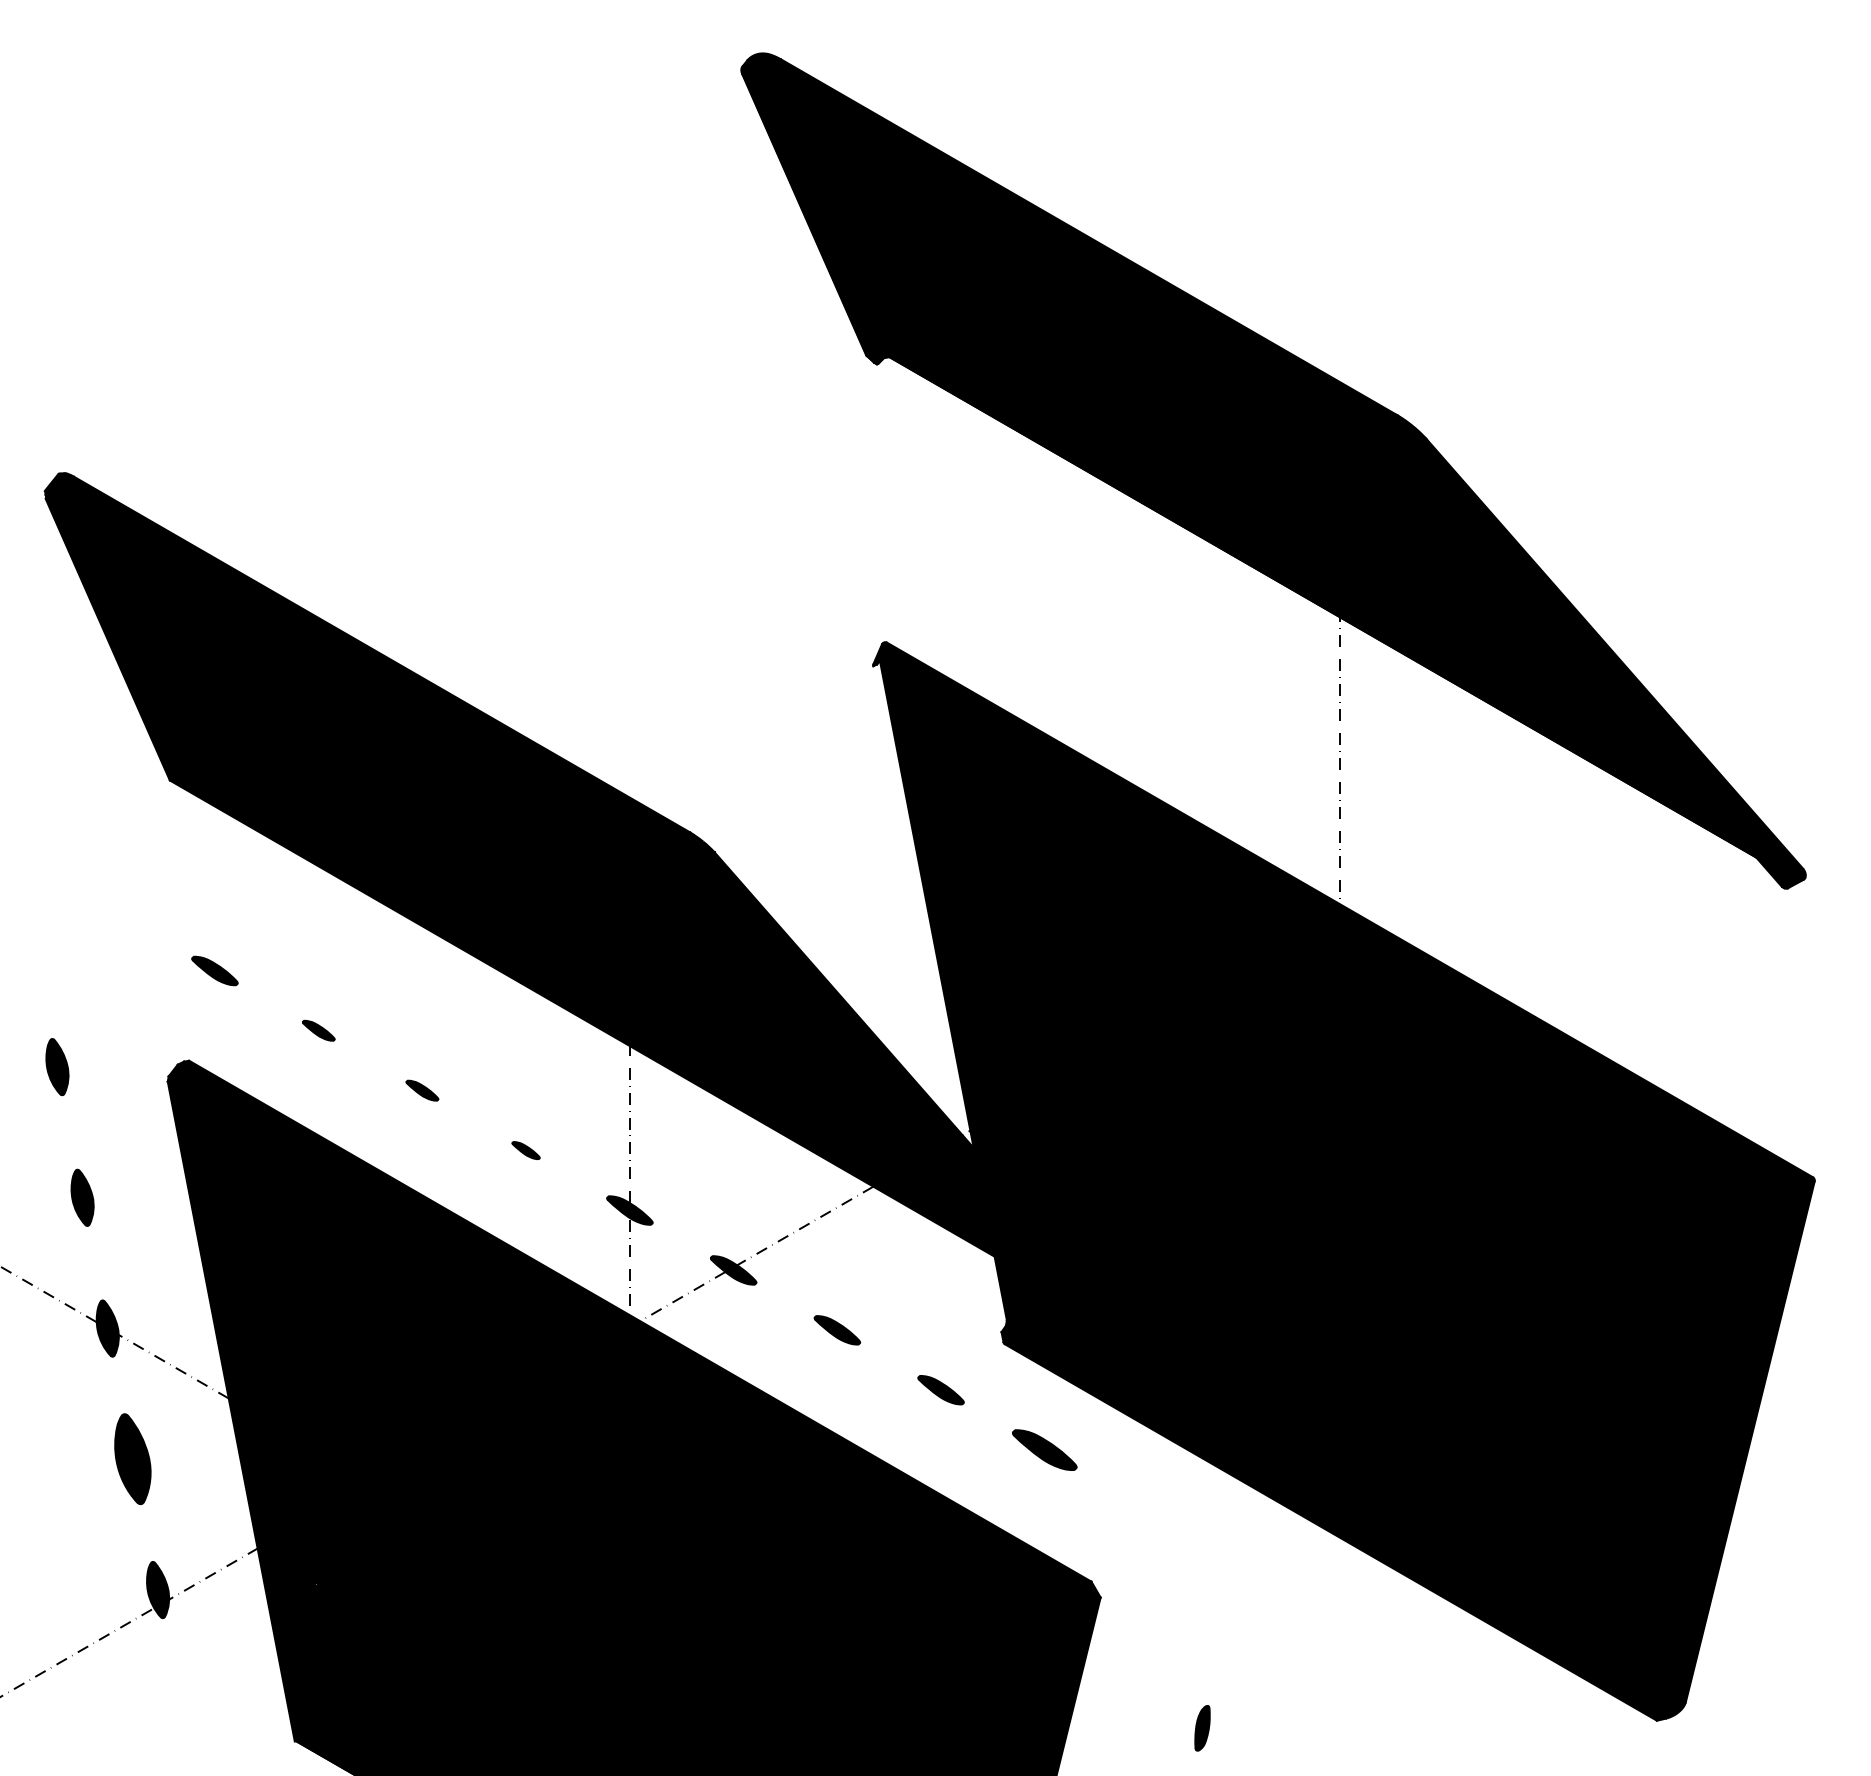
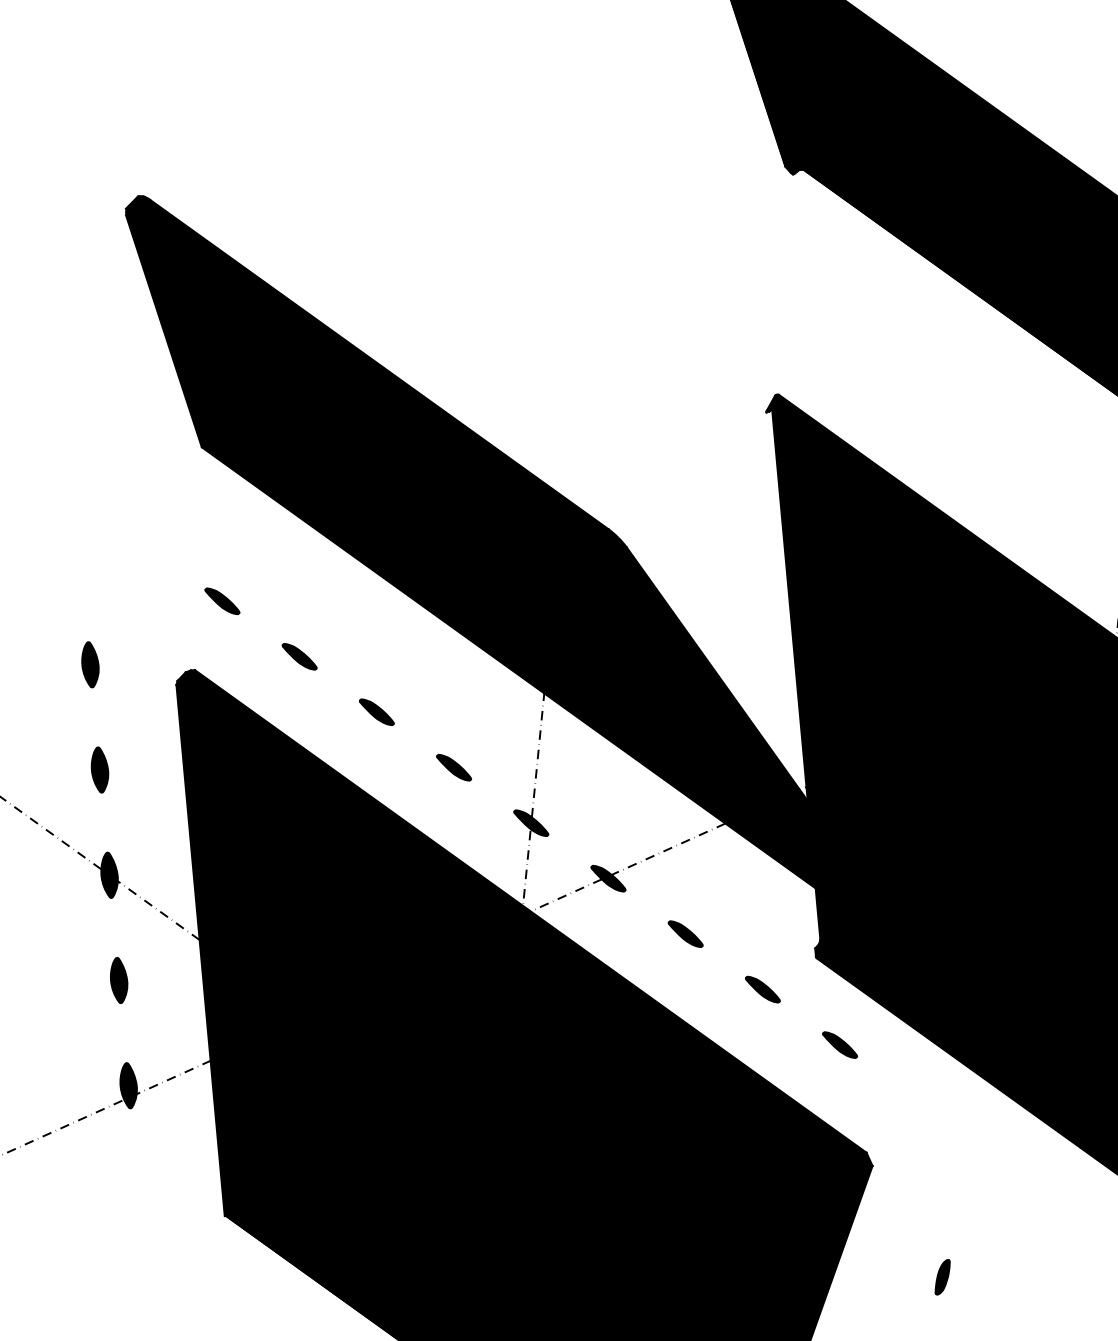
part: (318, 1030) -> (299, 656), size x1.43
part: (422, 1090) -> (376, 712), size x1.43
part: (525, 1150) -> (453, 767), size x1.67
part: (1044, 1449) -> (839, 1044), size x0.71
part: (132, 1459) -> (118, 980), size x0.62

